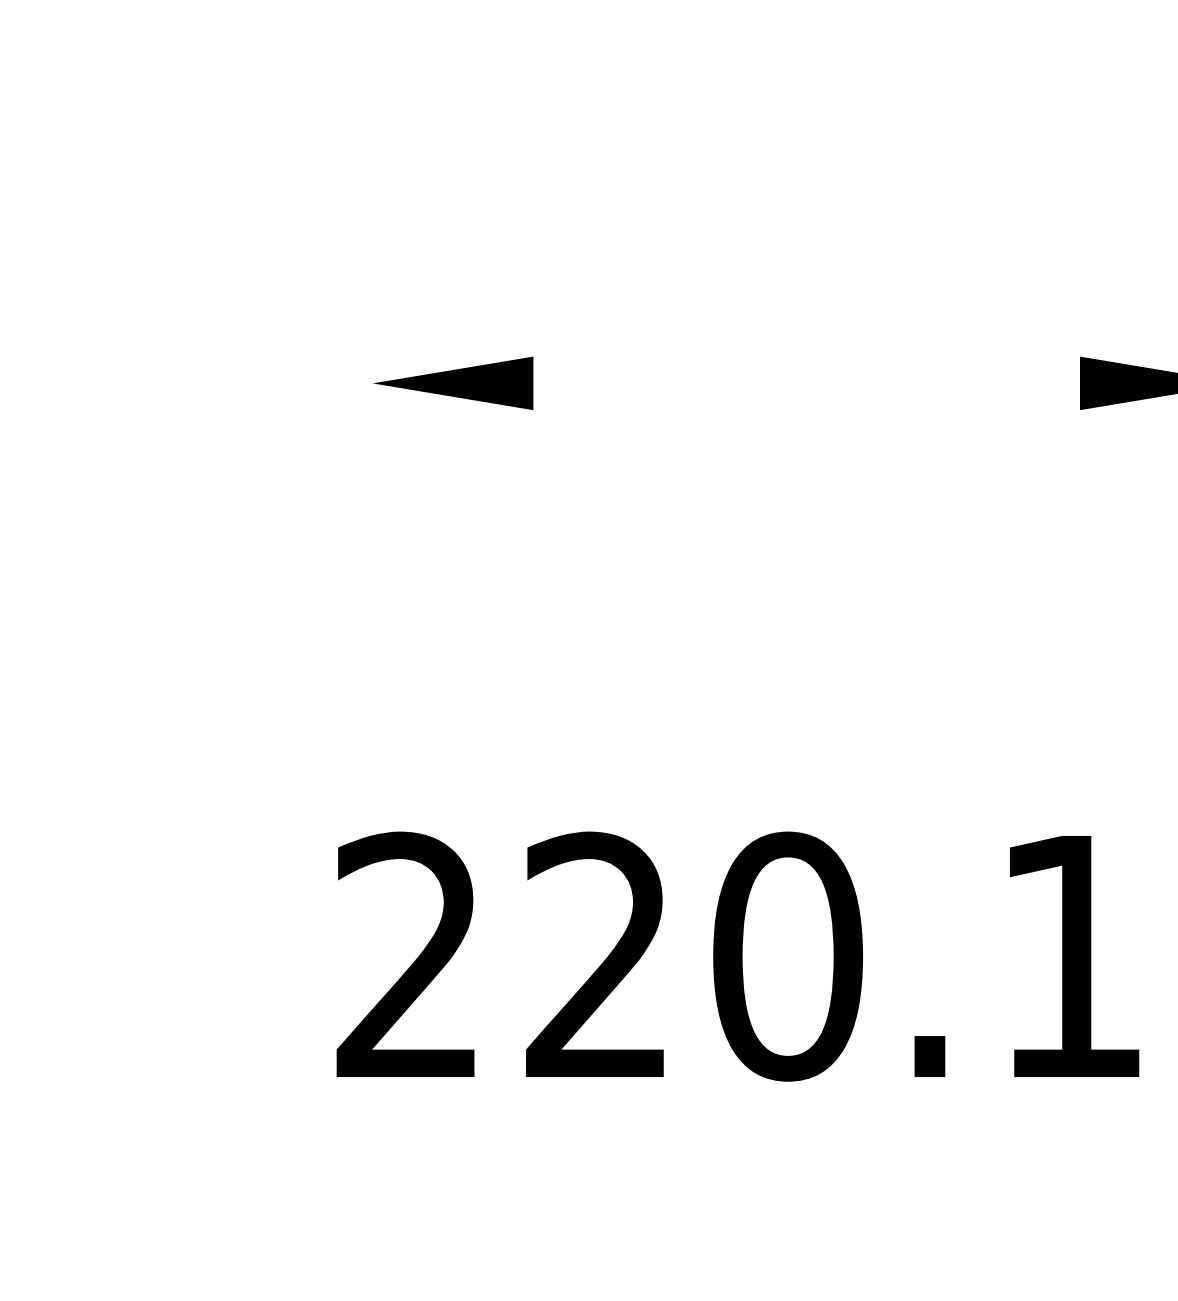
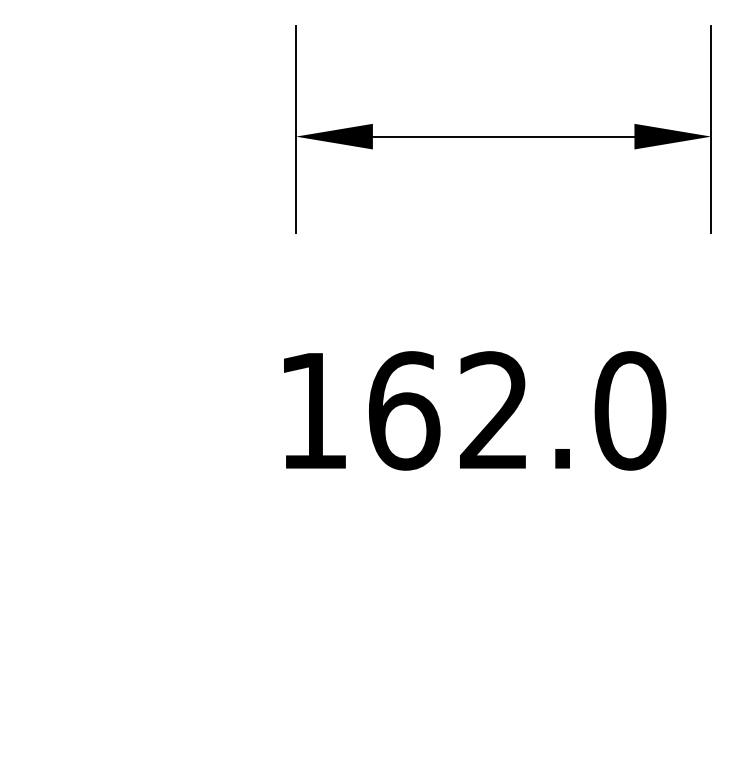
line: (371, 368) -> (295, 129), added
line: (806, 383) -> (503, 136), added
text: (741, 955) -> (472, 410), 220.1 -> 162.0

